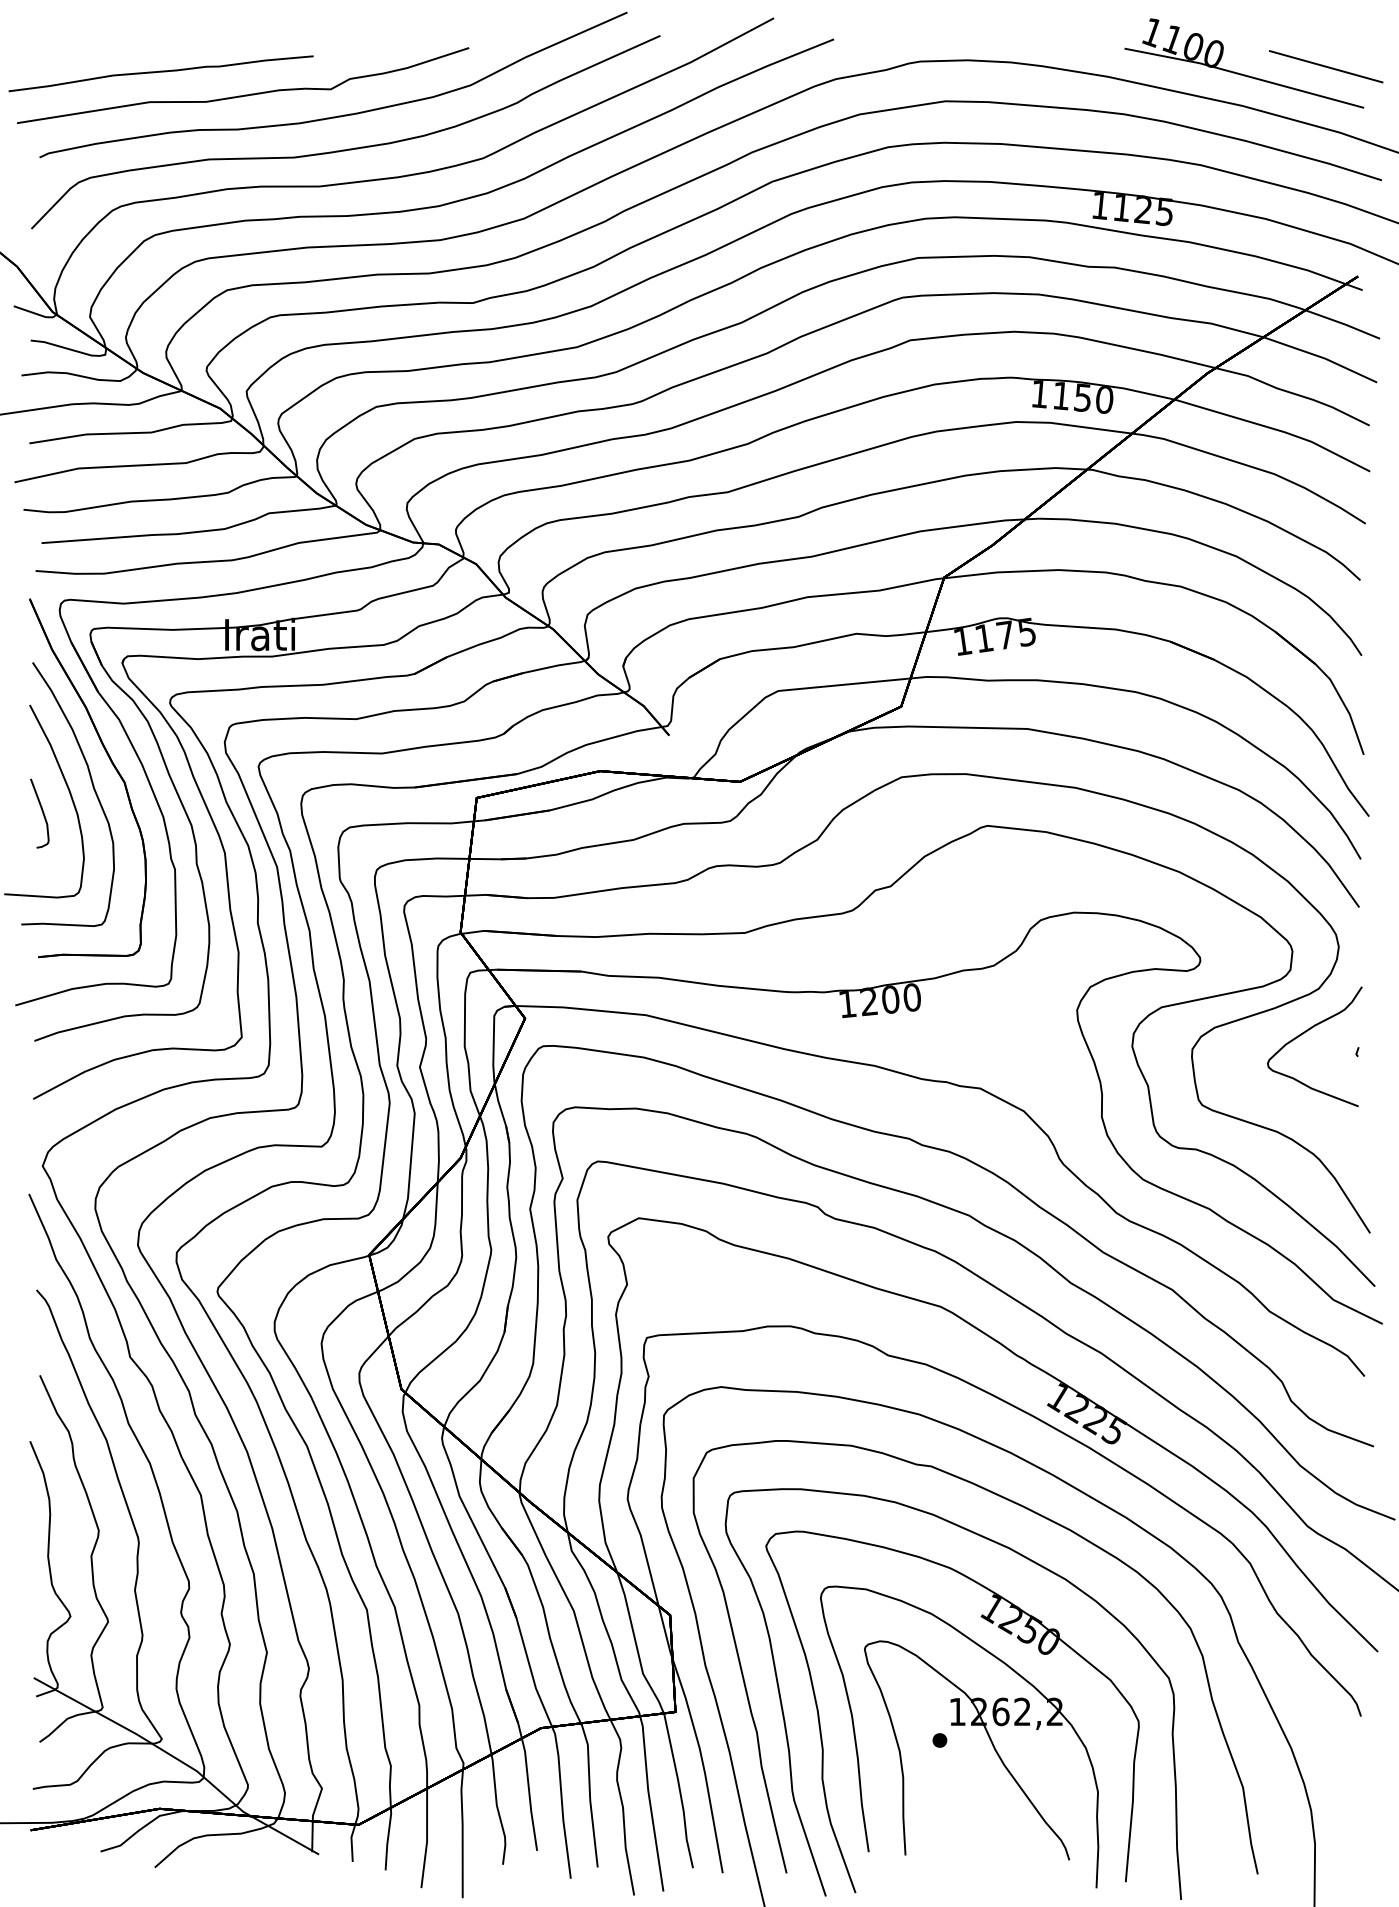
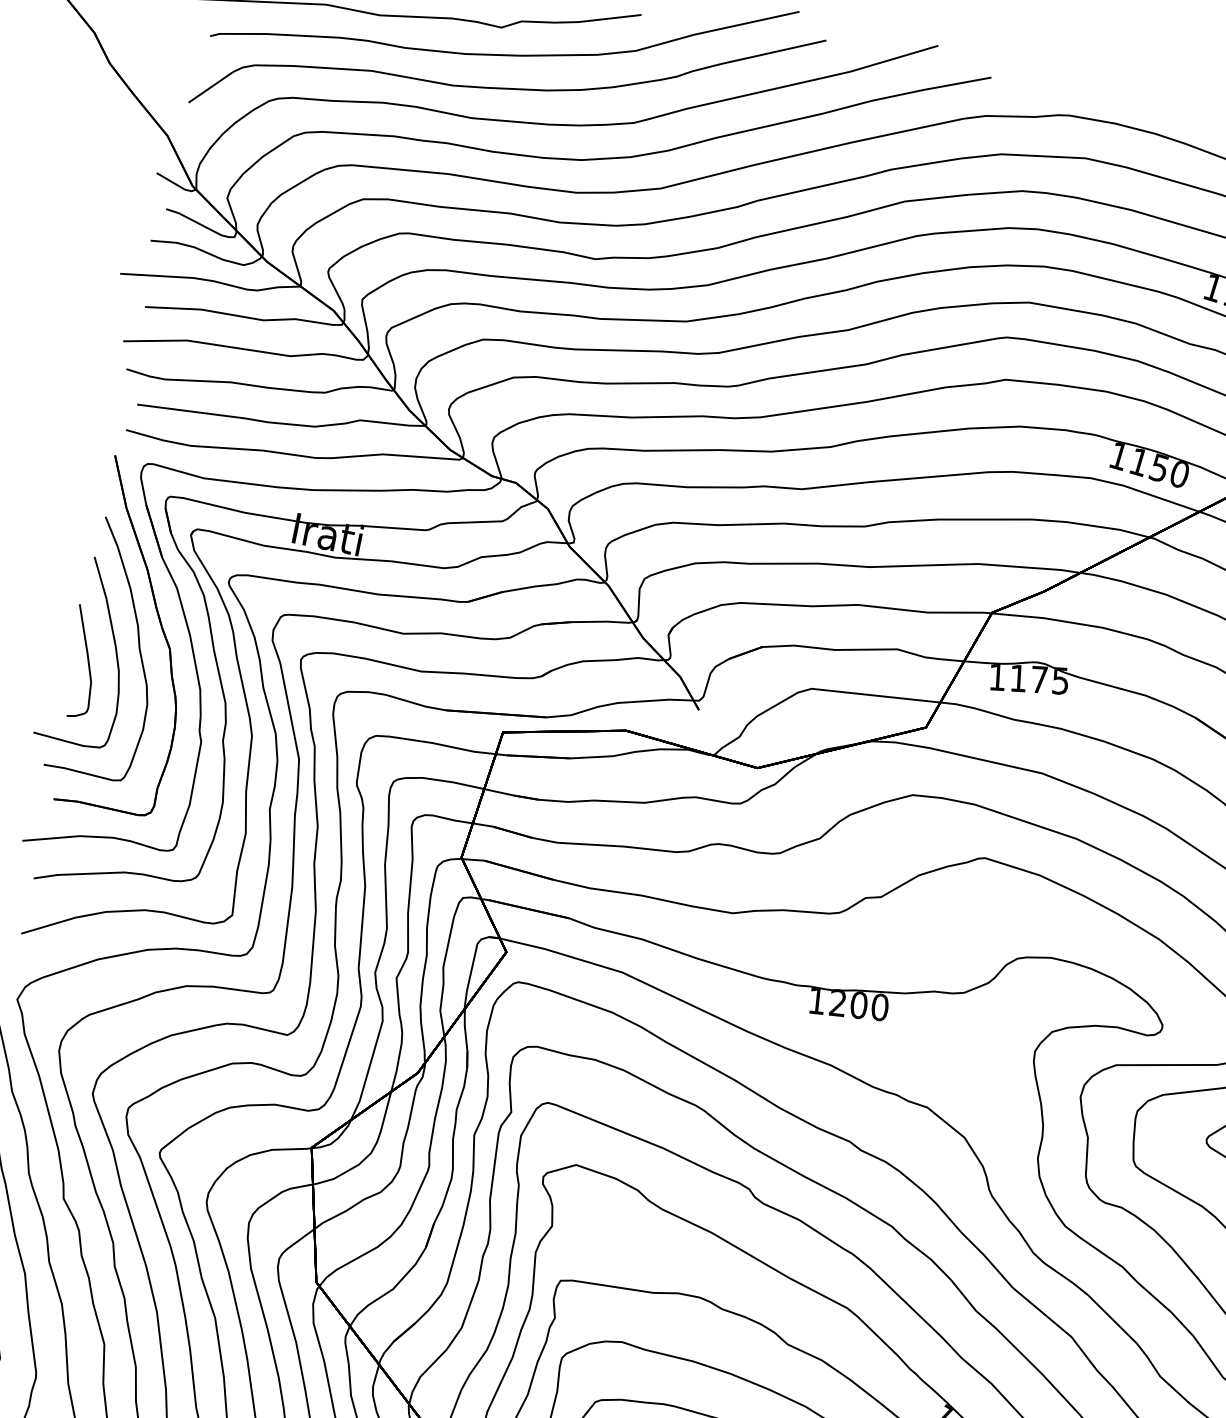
part: (39, 813) -> (82, 662), size x1.67

